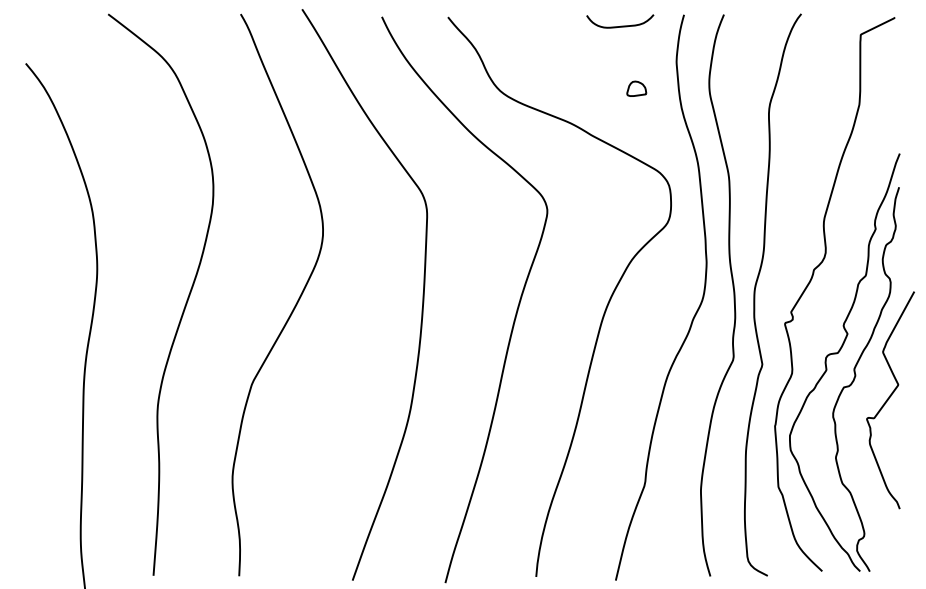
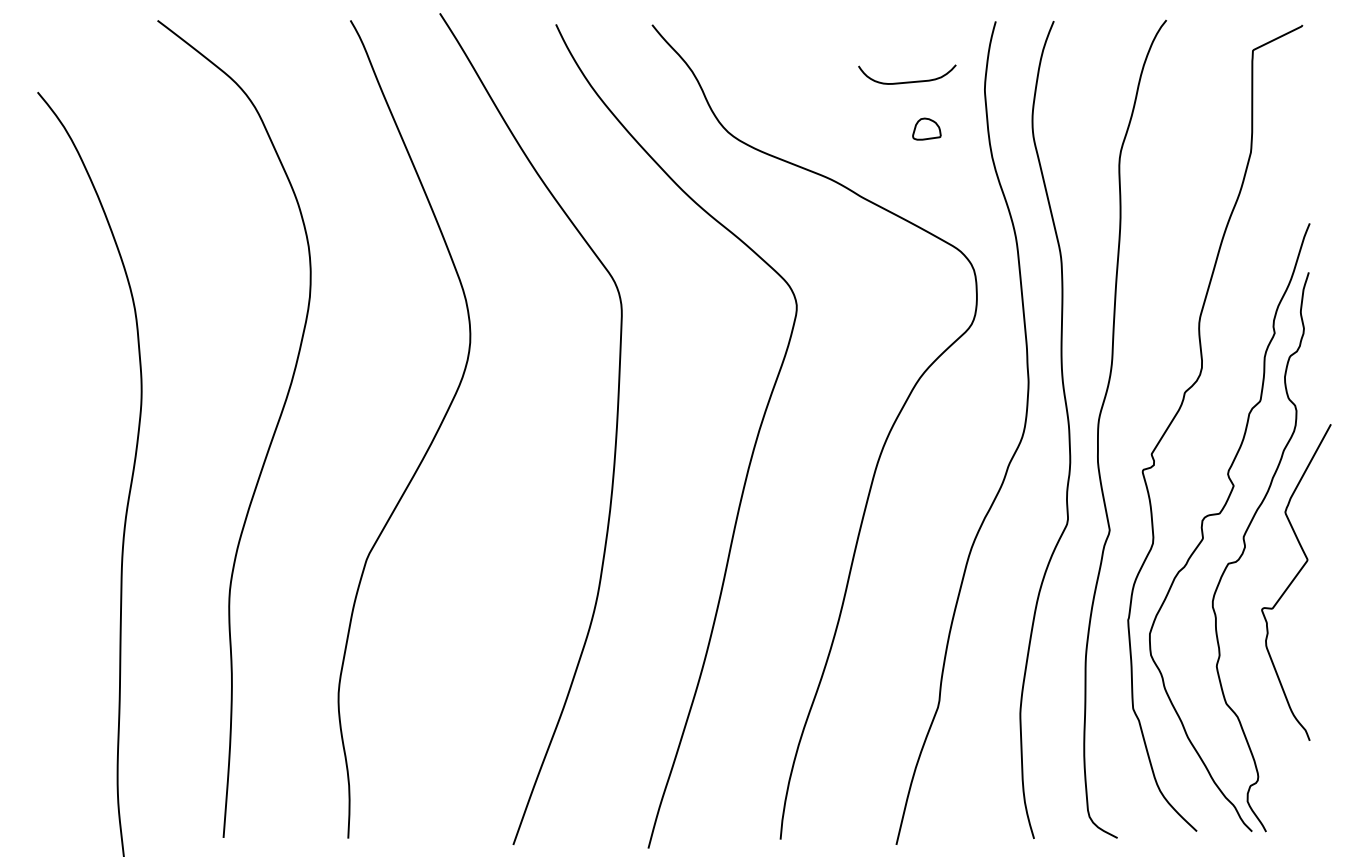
curve: (620, 25) -> (907, 80), moved

